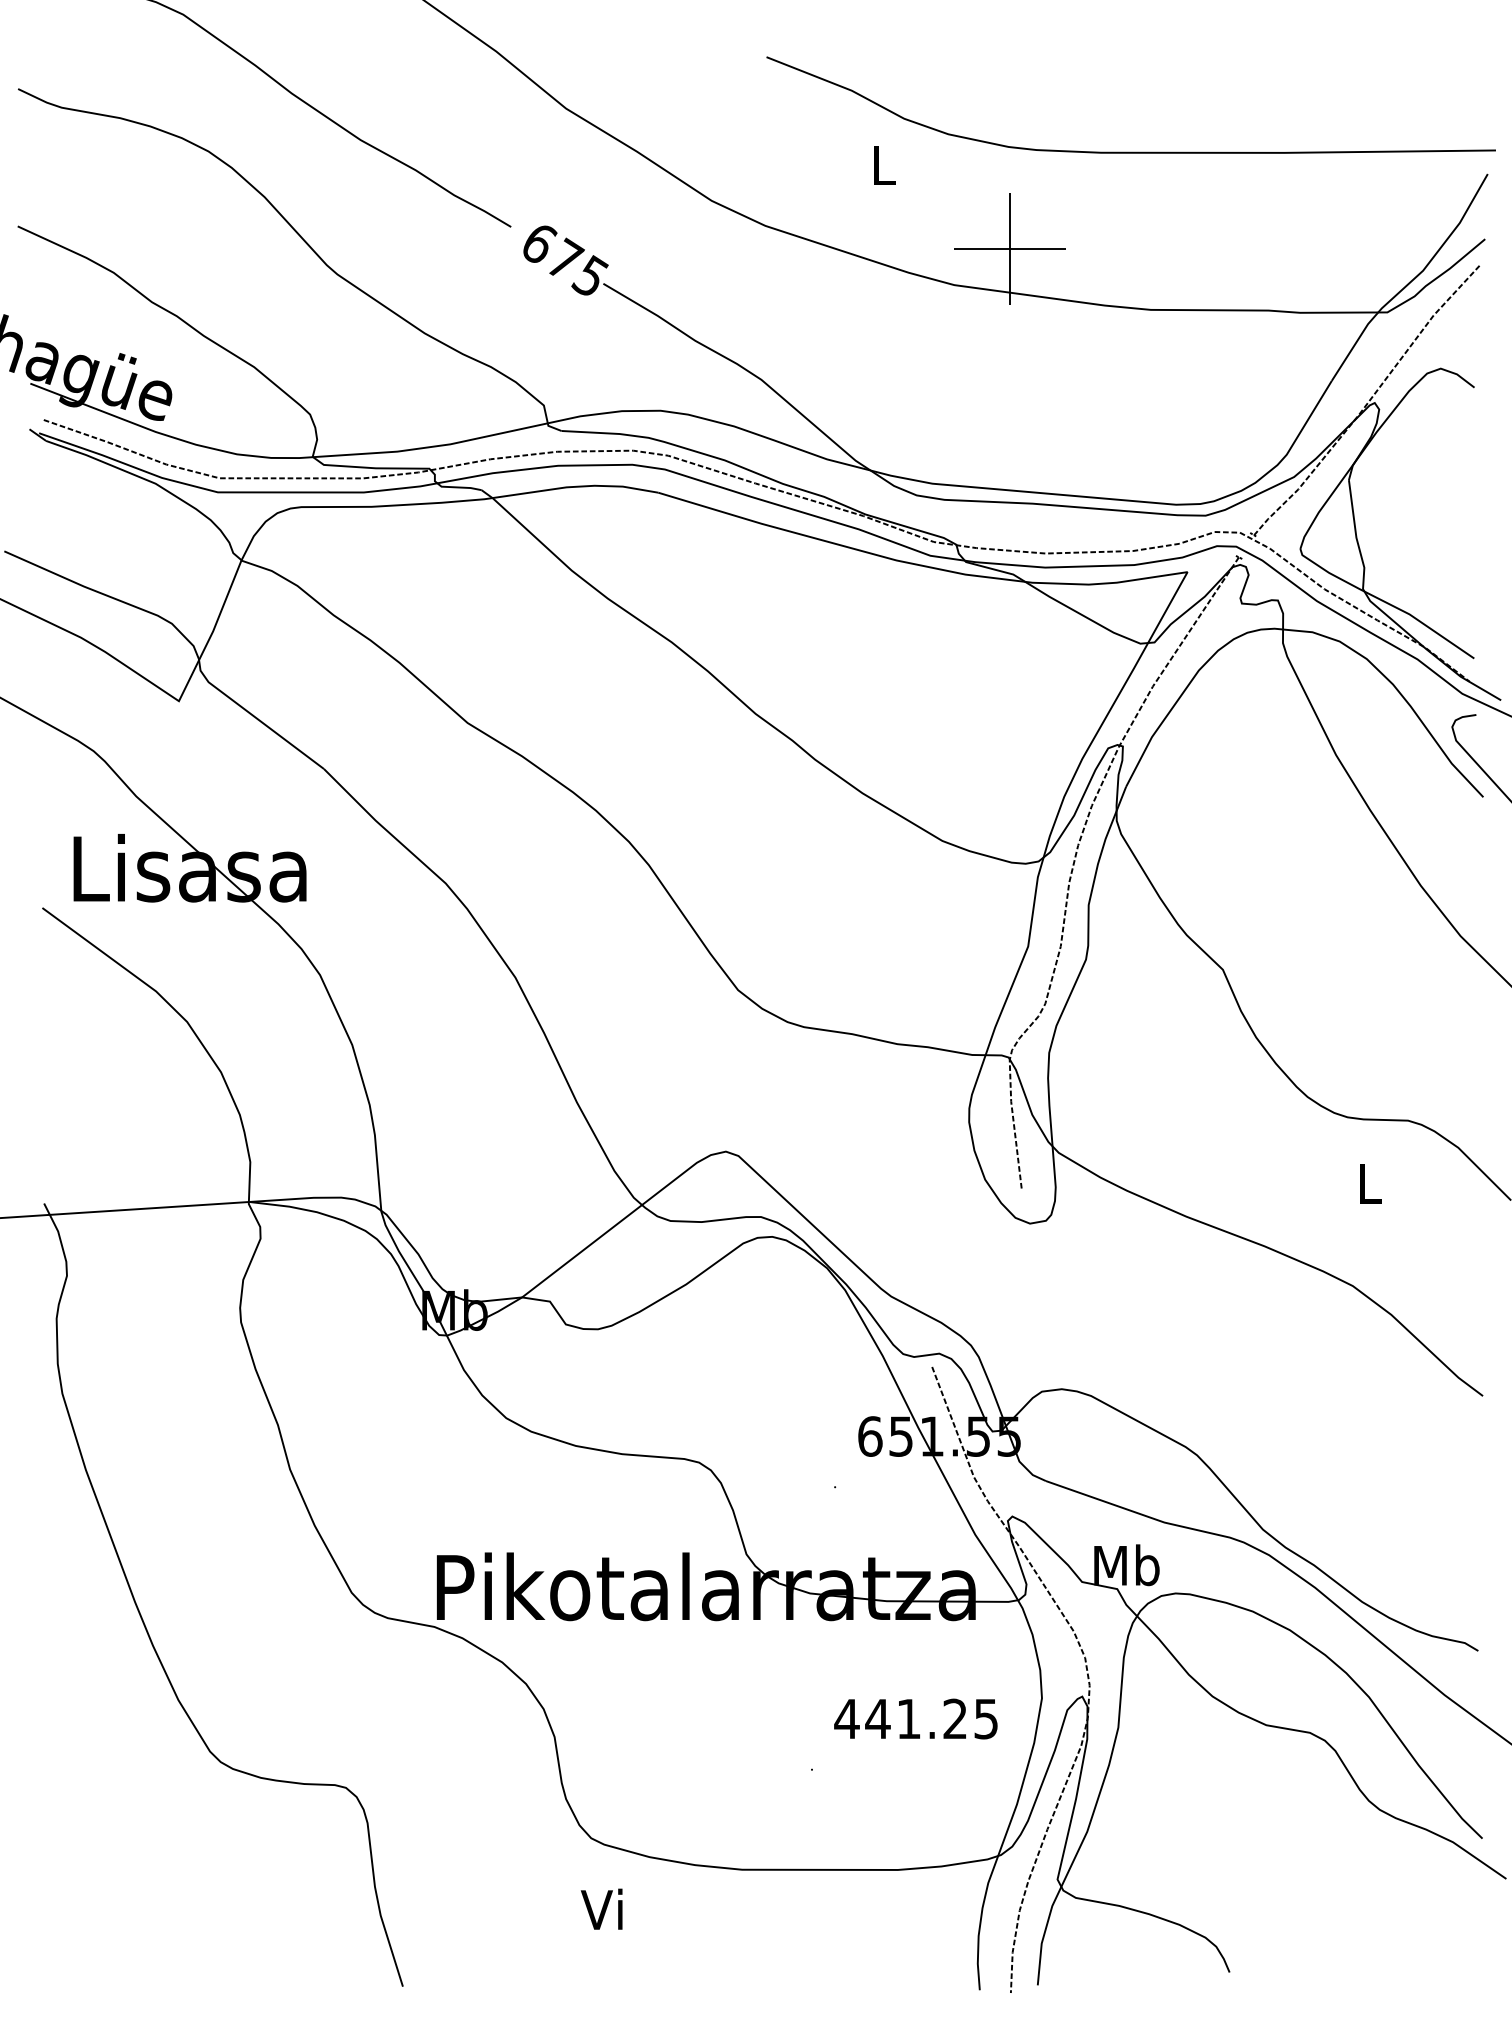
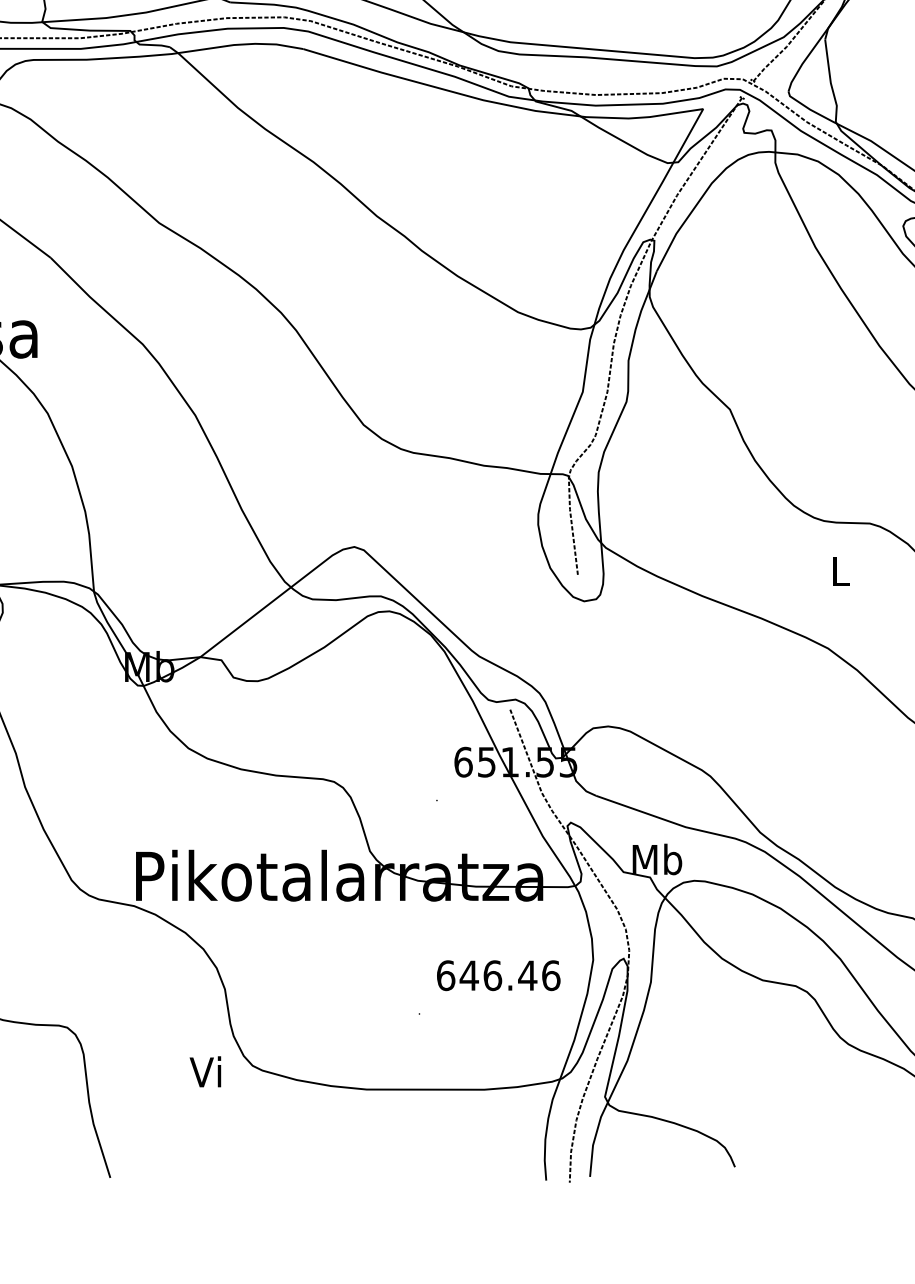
text: (916, 1718) -> (498, 975), 441.25 -> 646.46
text: (601, 1908) -> (205, 1071), moved

